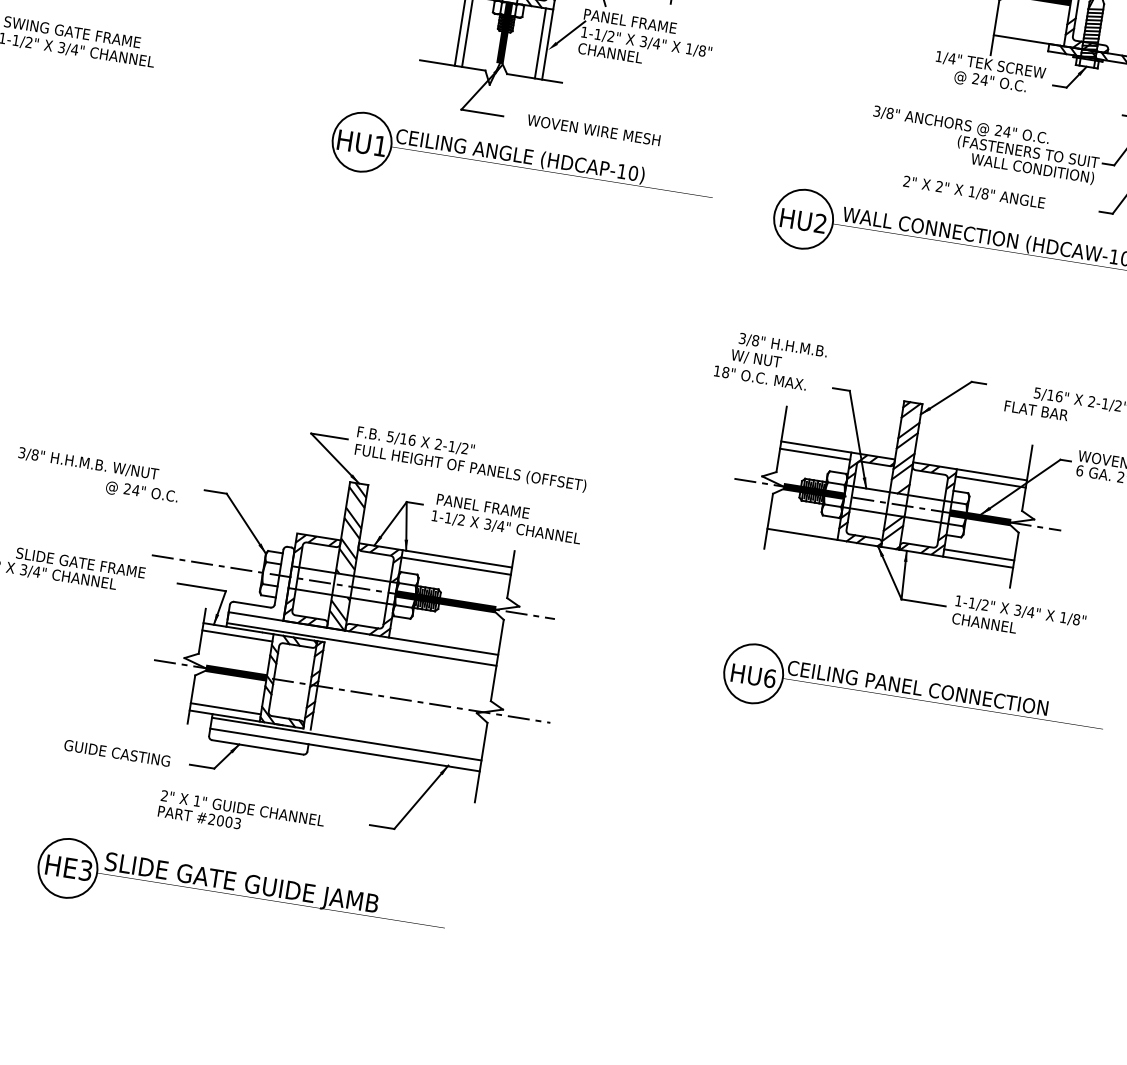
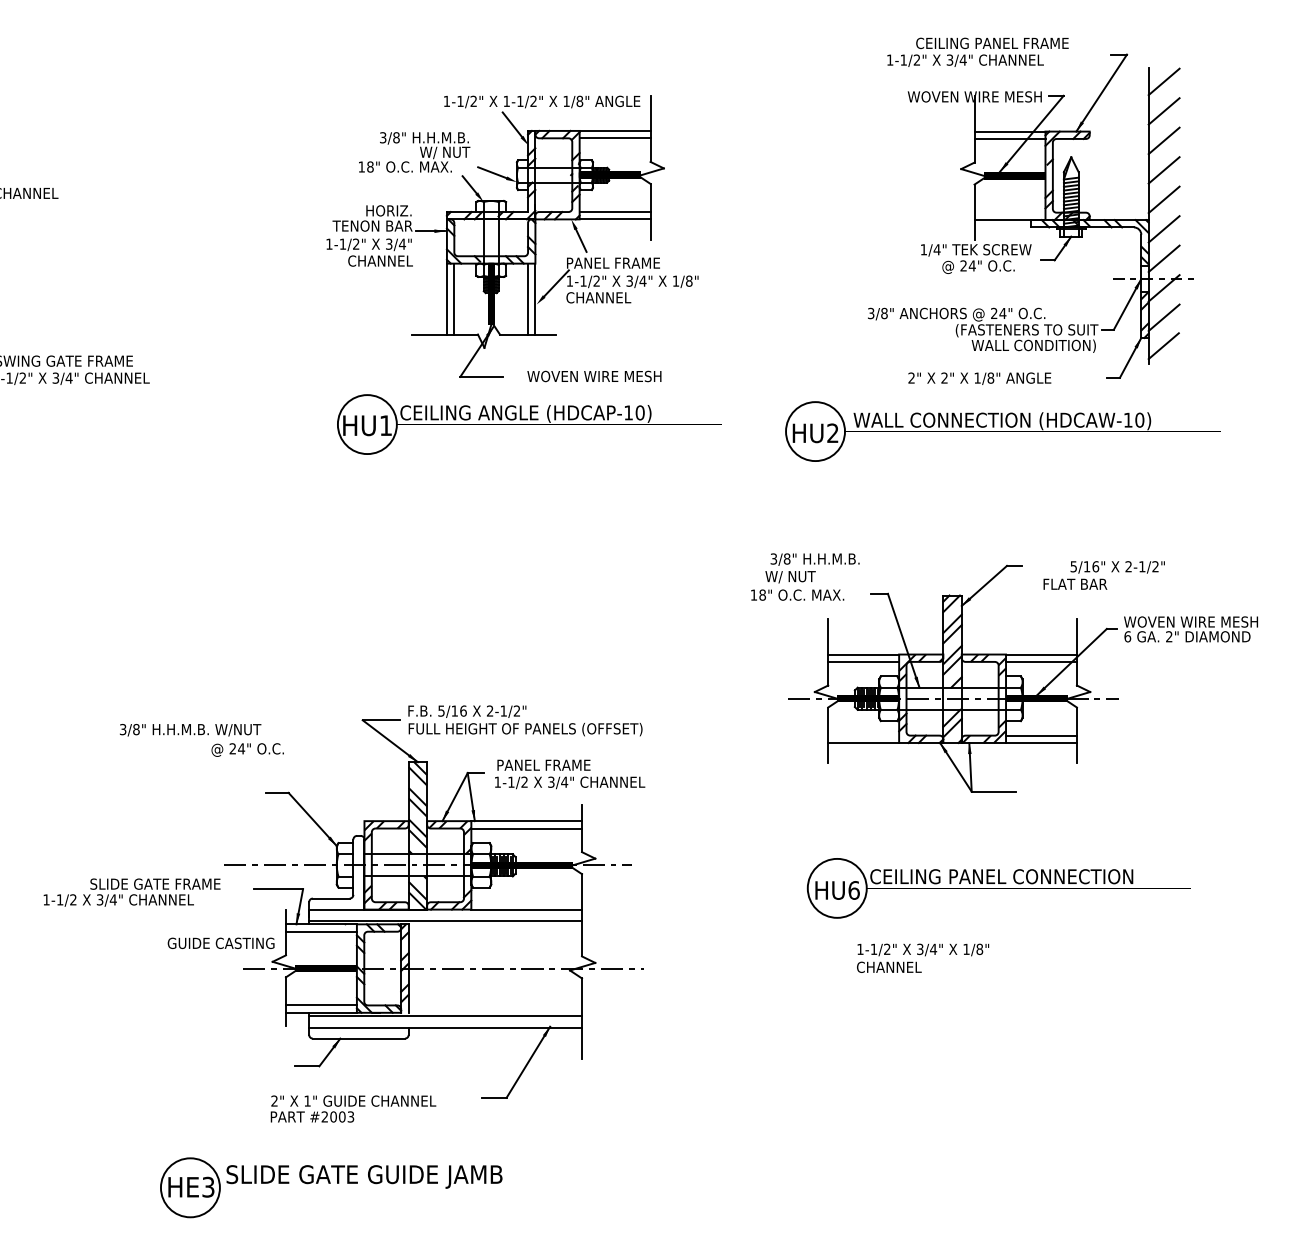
text: (97, 475) -> (201, 740), moved
text: (1019, 618) -> (923, 957), moved
text: (116, 752) -> (220, 942), moved

